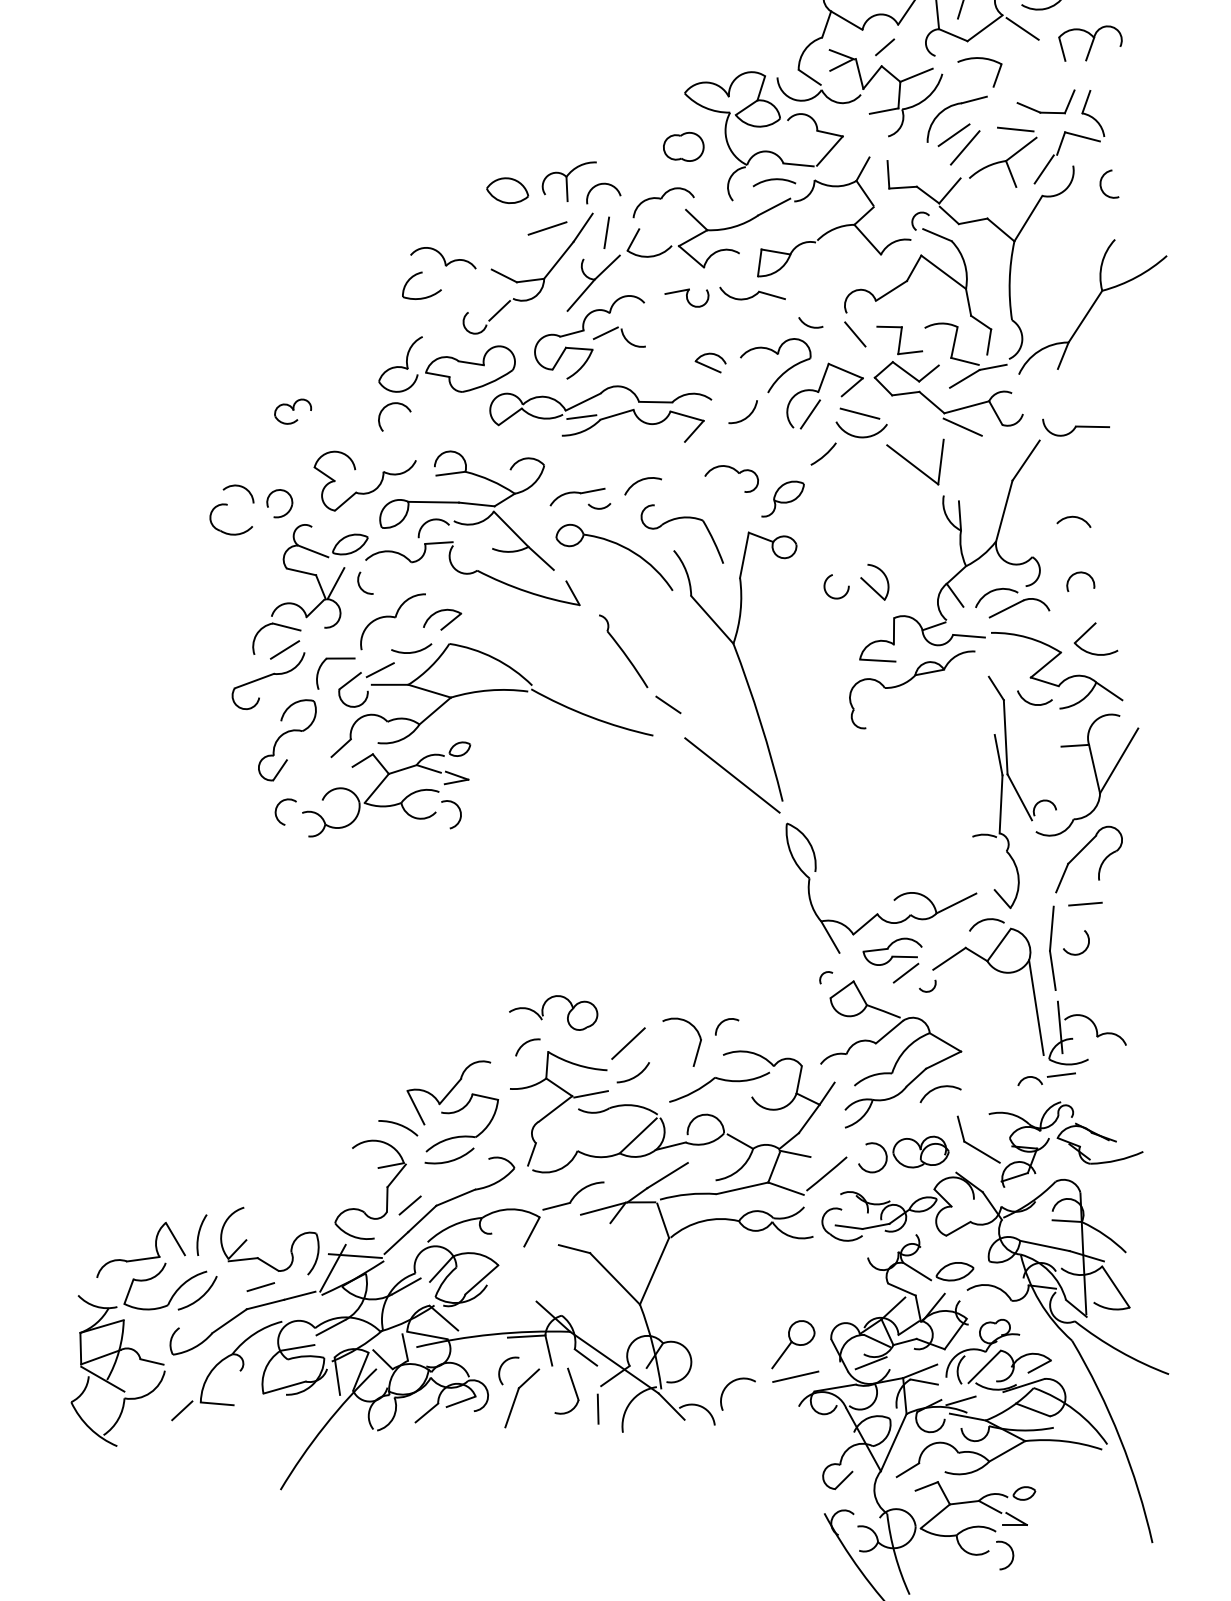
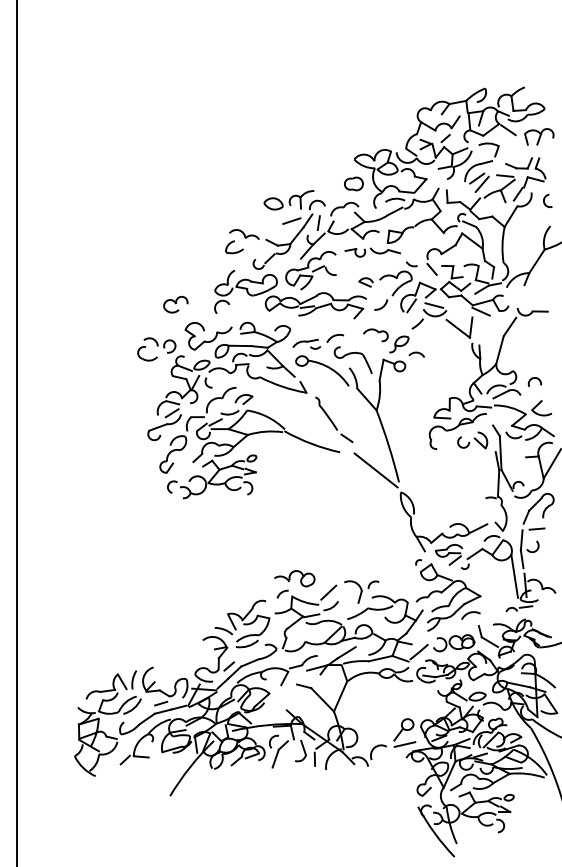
part: (292, 411) -> (175, 304), size x1.43
arc: (1073, 518) -> (416, 353), moved
part: (856, 582) -> (472, 440), moved

